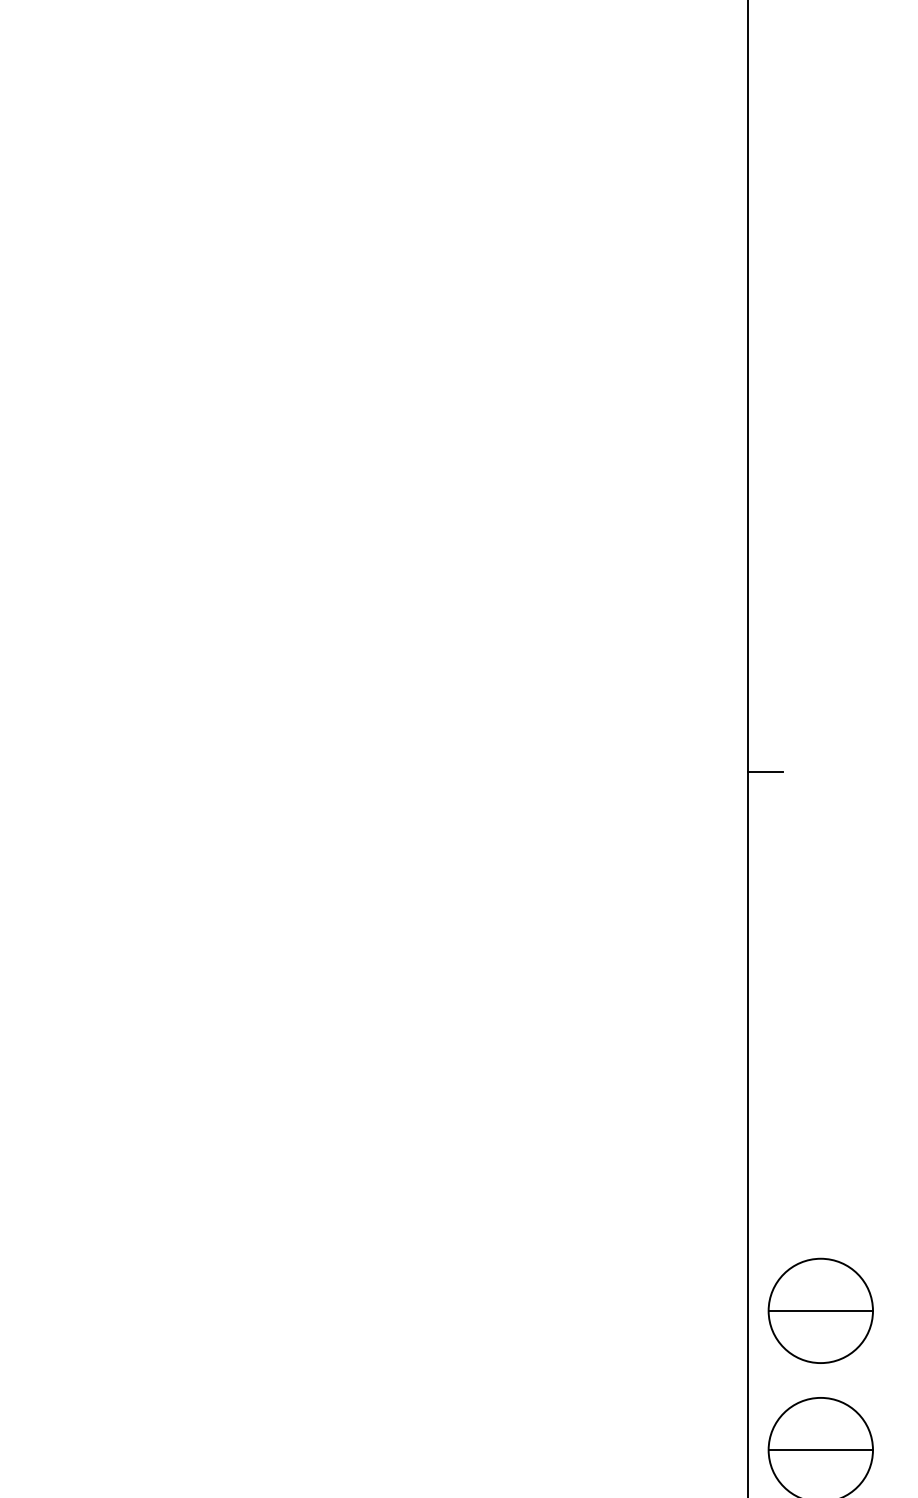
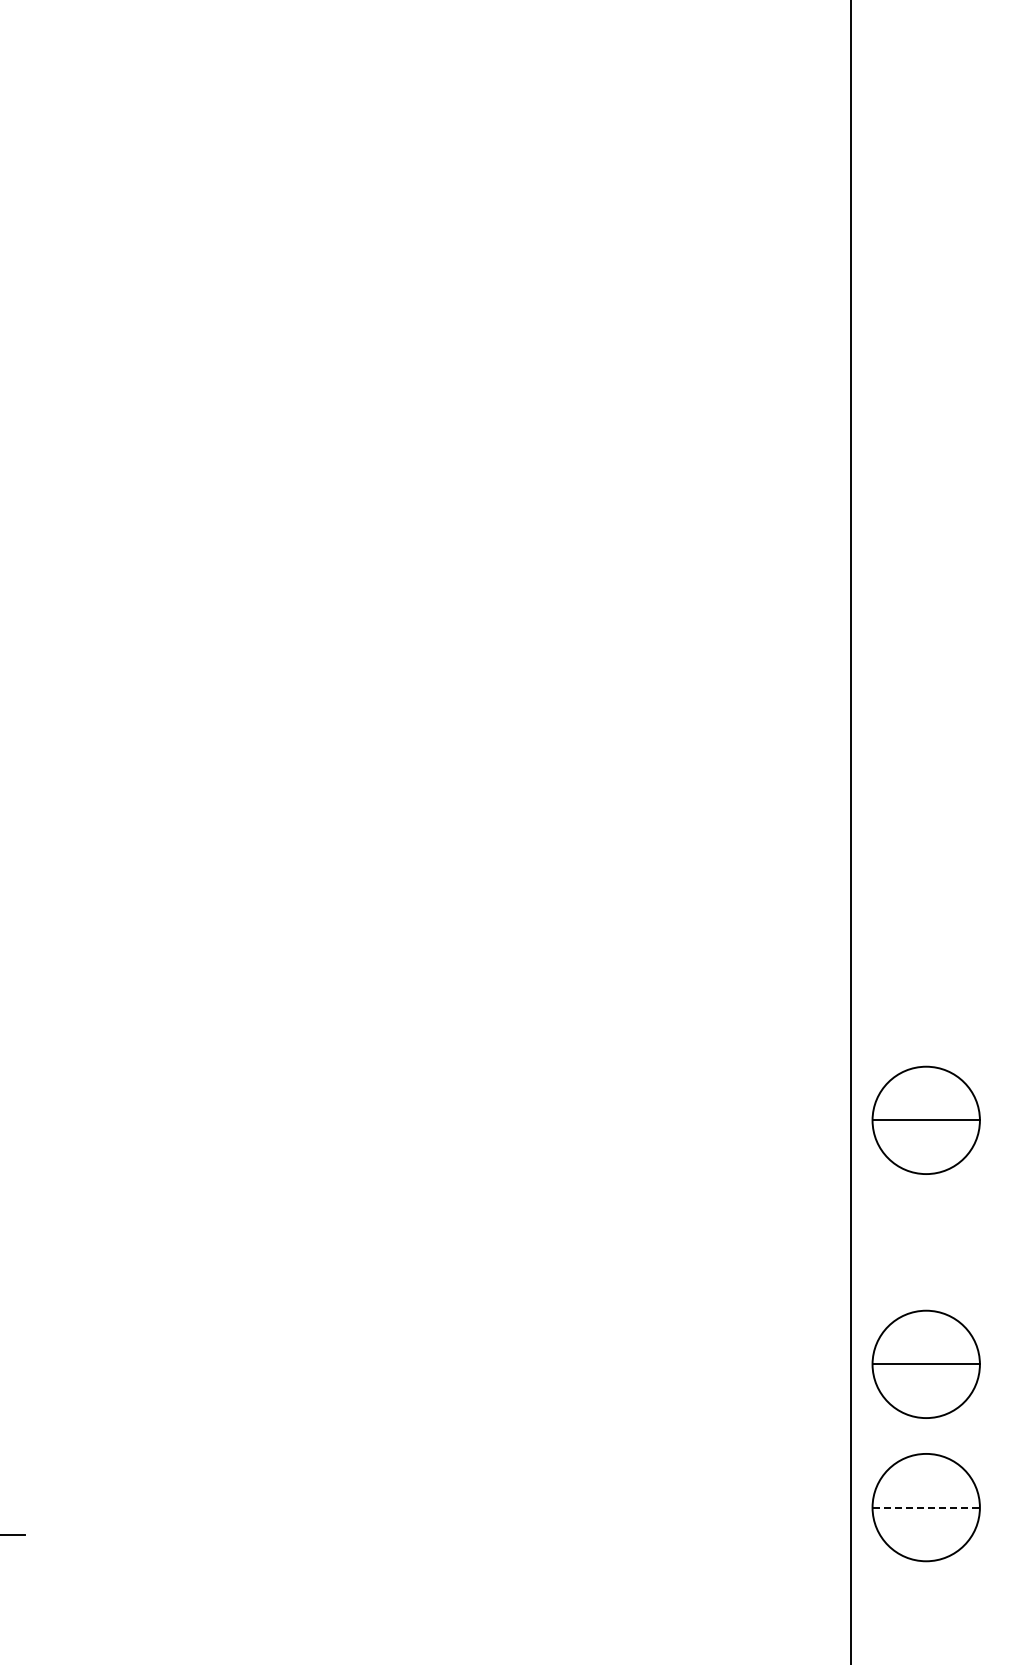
line: (764, 771) -> (868, 809), removed
part: (820, 1072) -> (925, 1119), added
line: (821, 1449) -> (926, 1507), solid -> dashed

